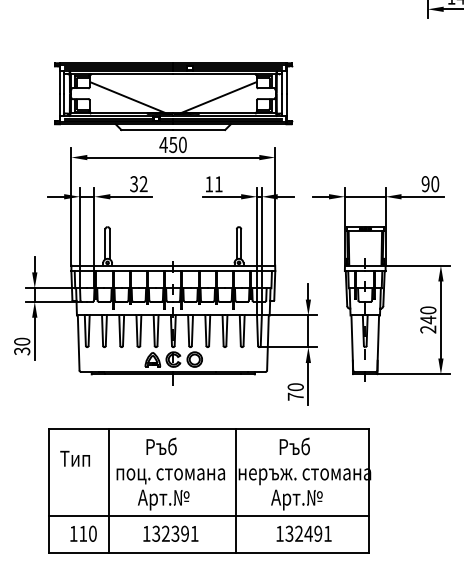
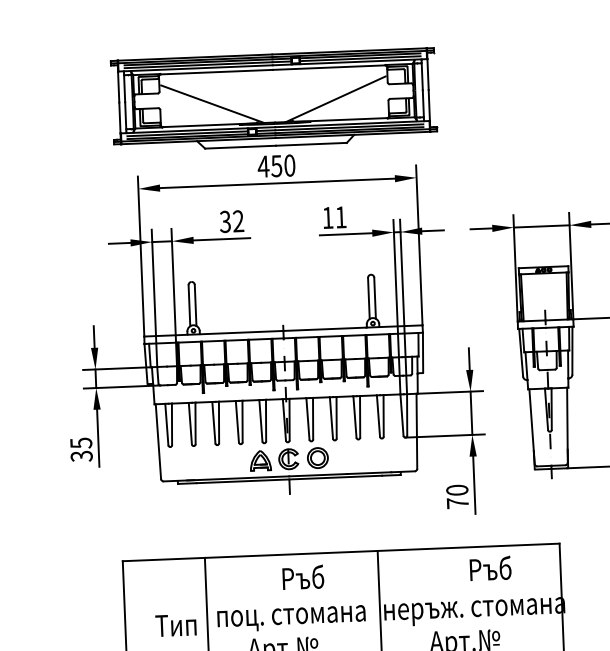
text: (22, 341) -> (81, 442), 30 -> 35
text: (161, 446) -> (303, 577), moved
text: (294, 446) -> (490, 568), moved
text: (74, 458) -> (175, 625), moved

